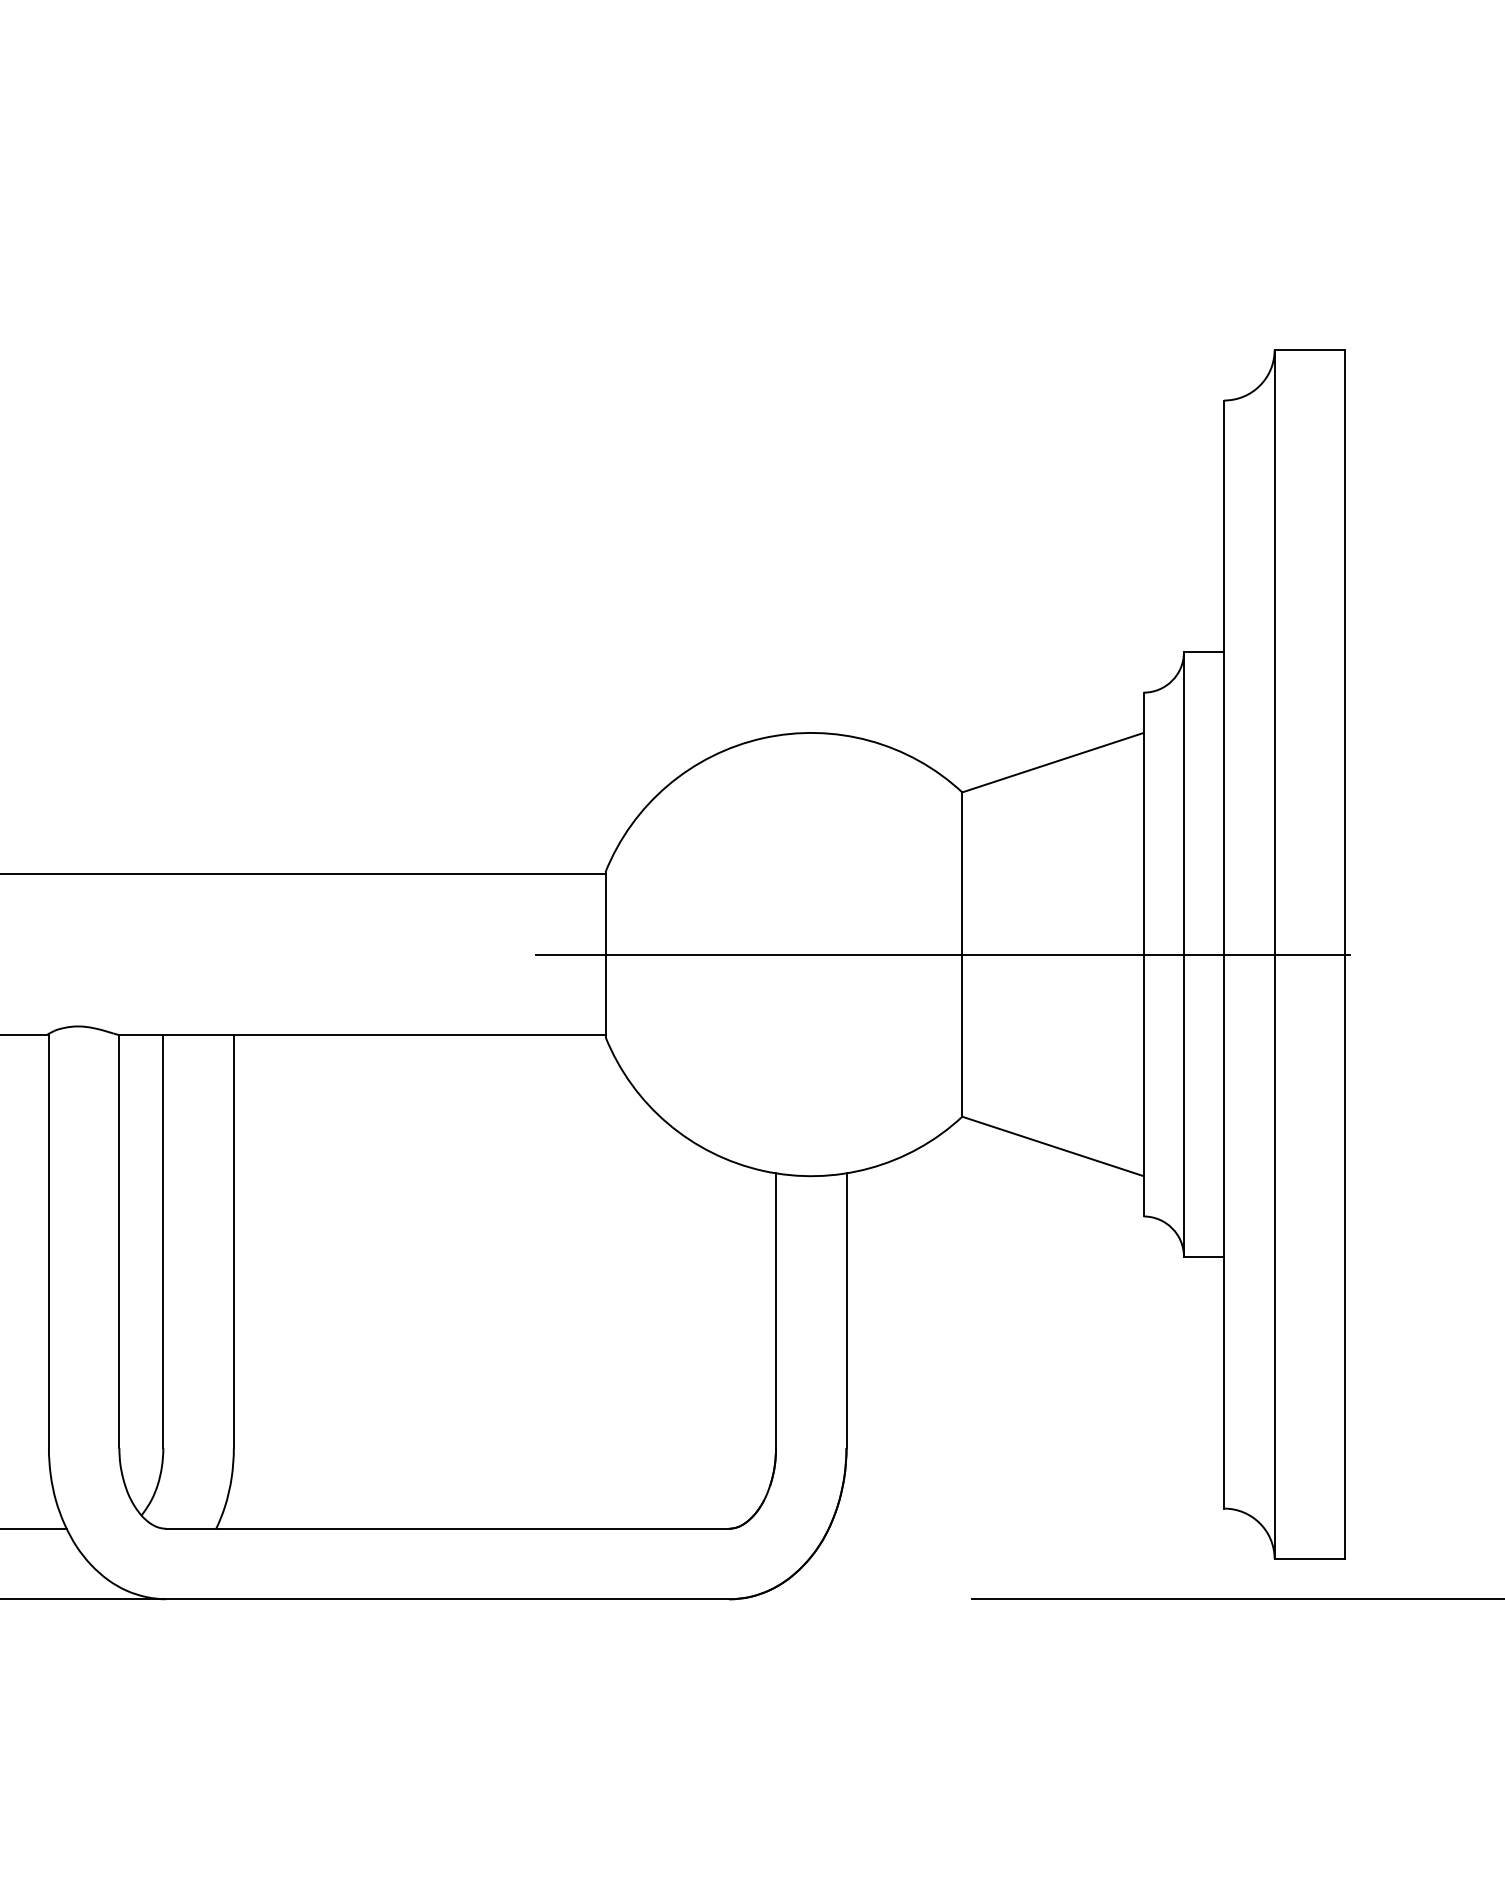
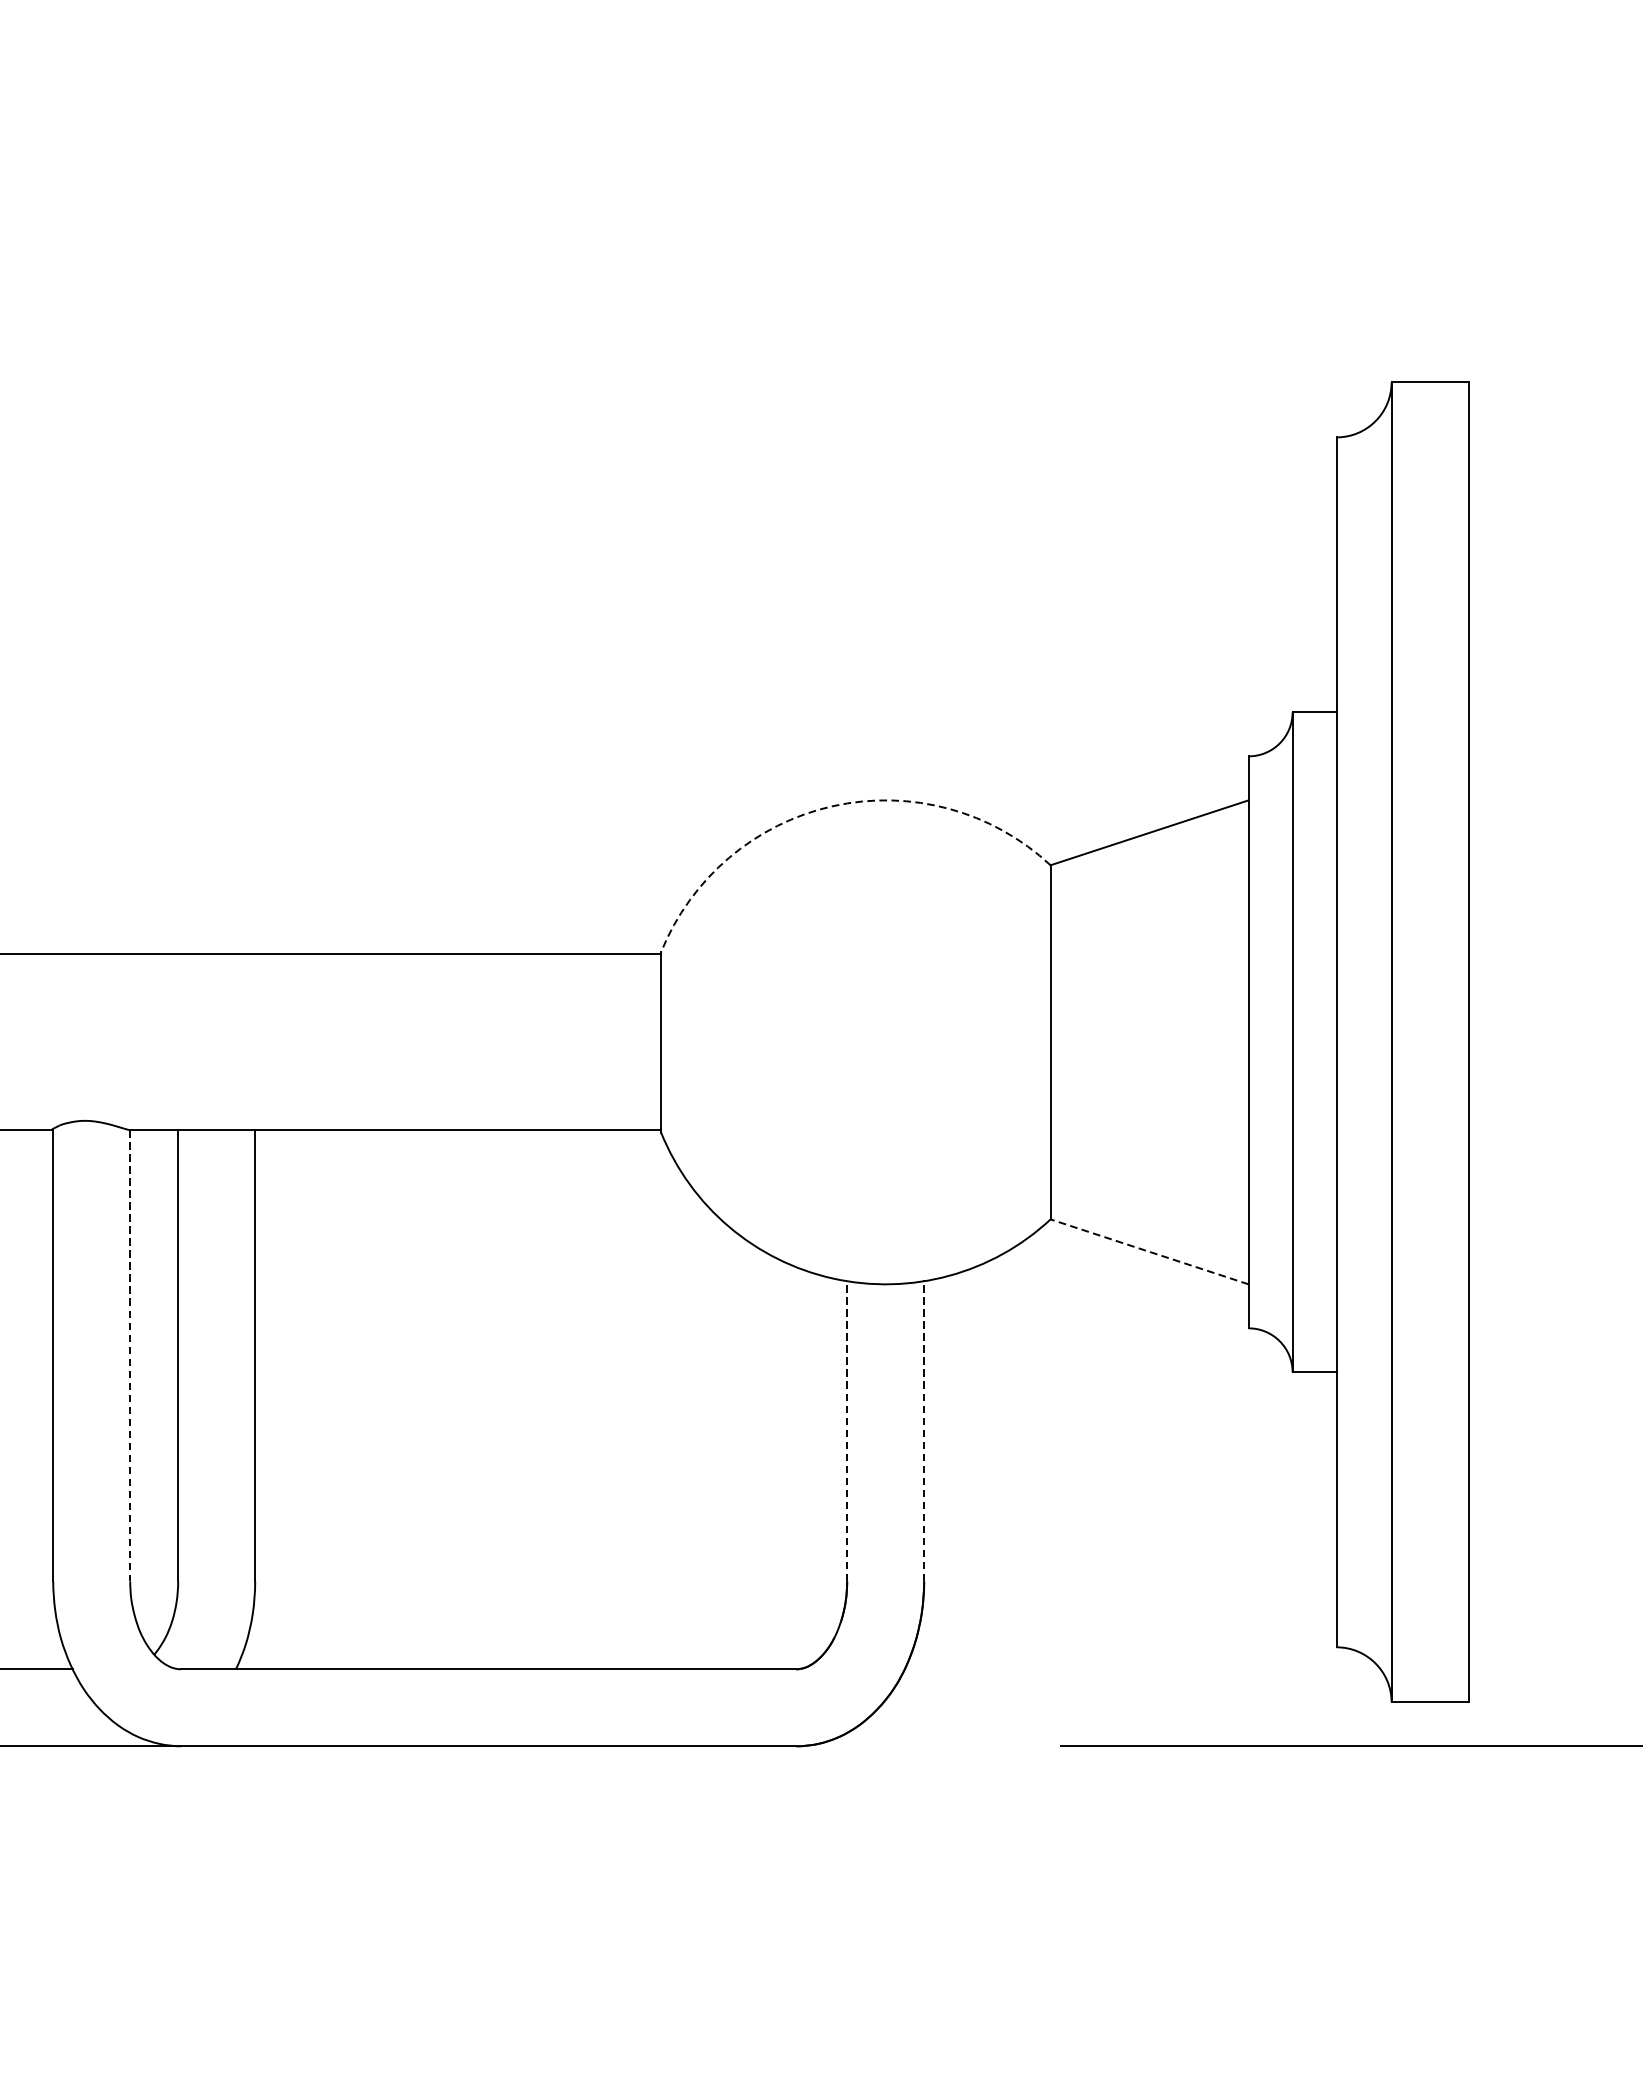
arc: (763, 738) -> (833, 806), solid -> dashed
line: (943, 954) -> (1030, 1042), removed
line: (1052, 1146) -> (1149, 1251), solid -> dashed
line: (119, 1241) -> (130, 1355), solid -> dashed
line: (776, 1310) -> (847, 1430), solid -> dashed
line: (846, 1310) -> (924, 1430), solid -> dashed

